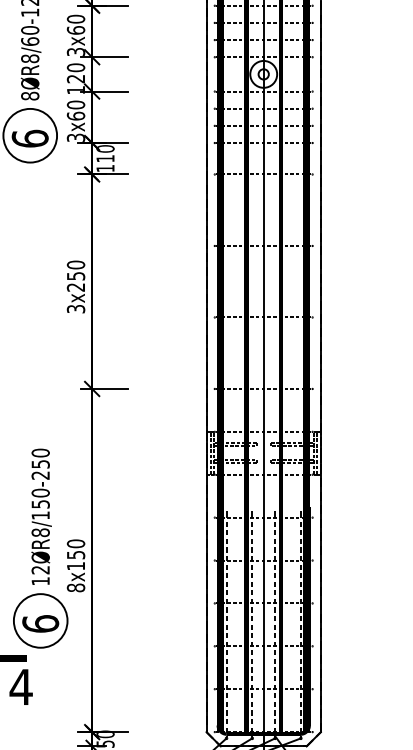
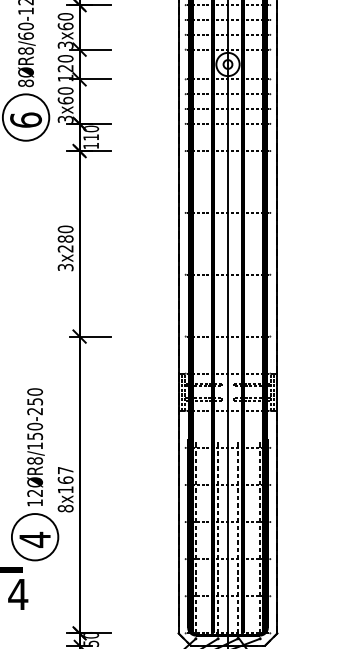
text: (75, 275) -> (65, 238), 3x250 -> 3x280
text: (75, 548) -> (65, 474), 8x150 -> 8x167
text: (41, 623) -> (35, 539), 6 -> 4

